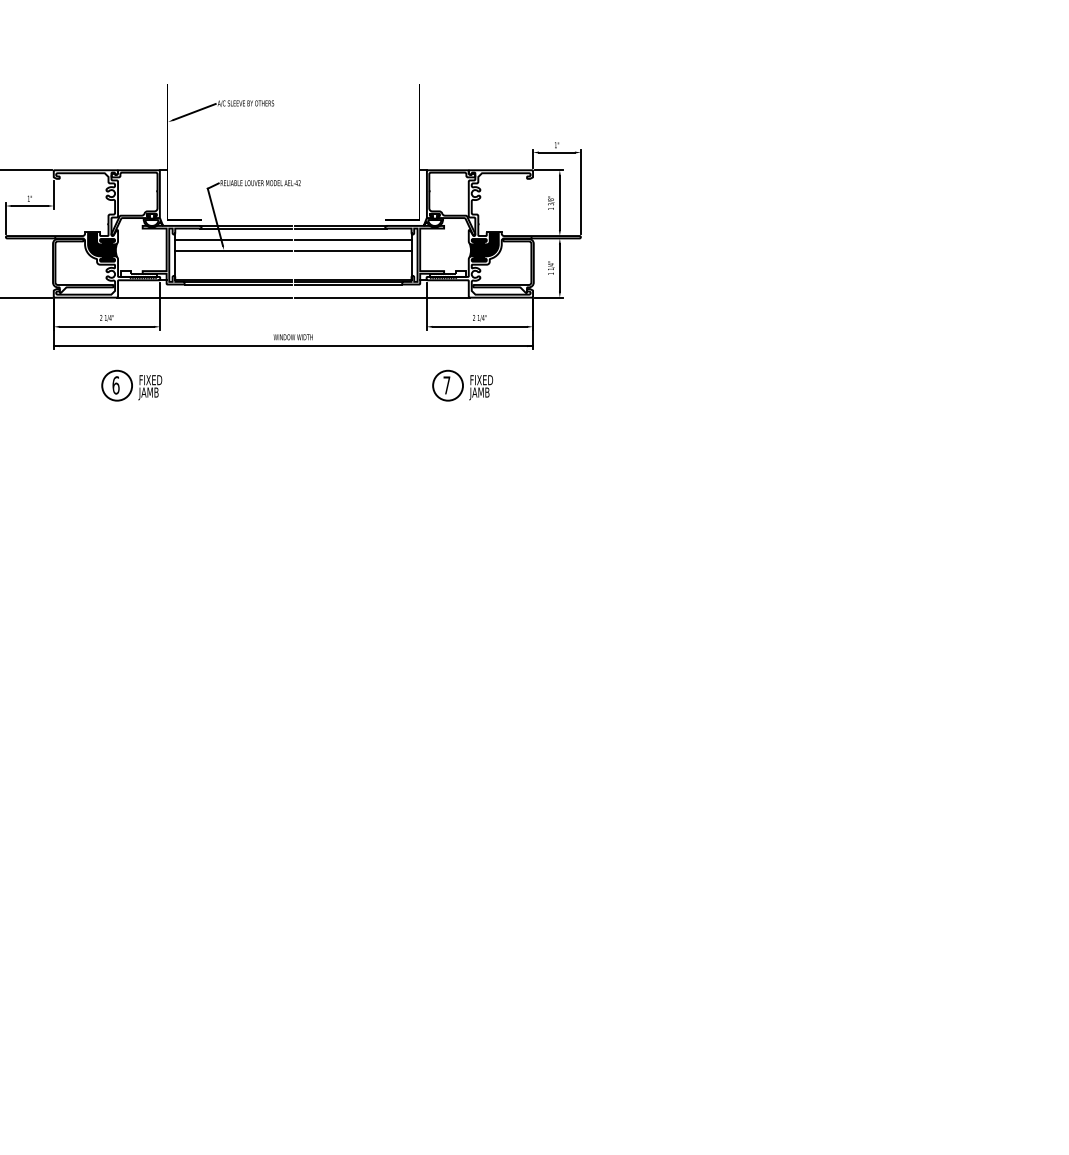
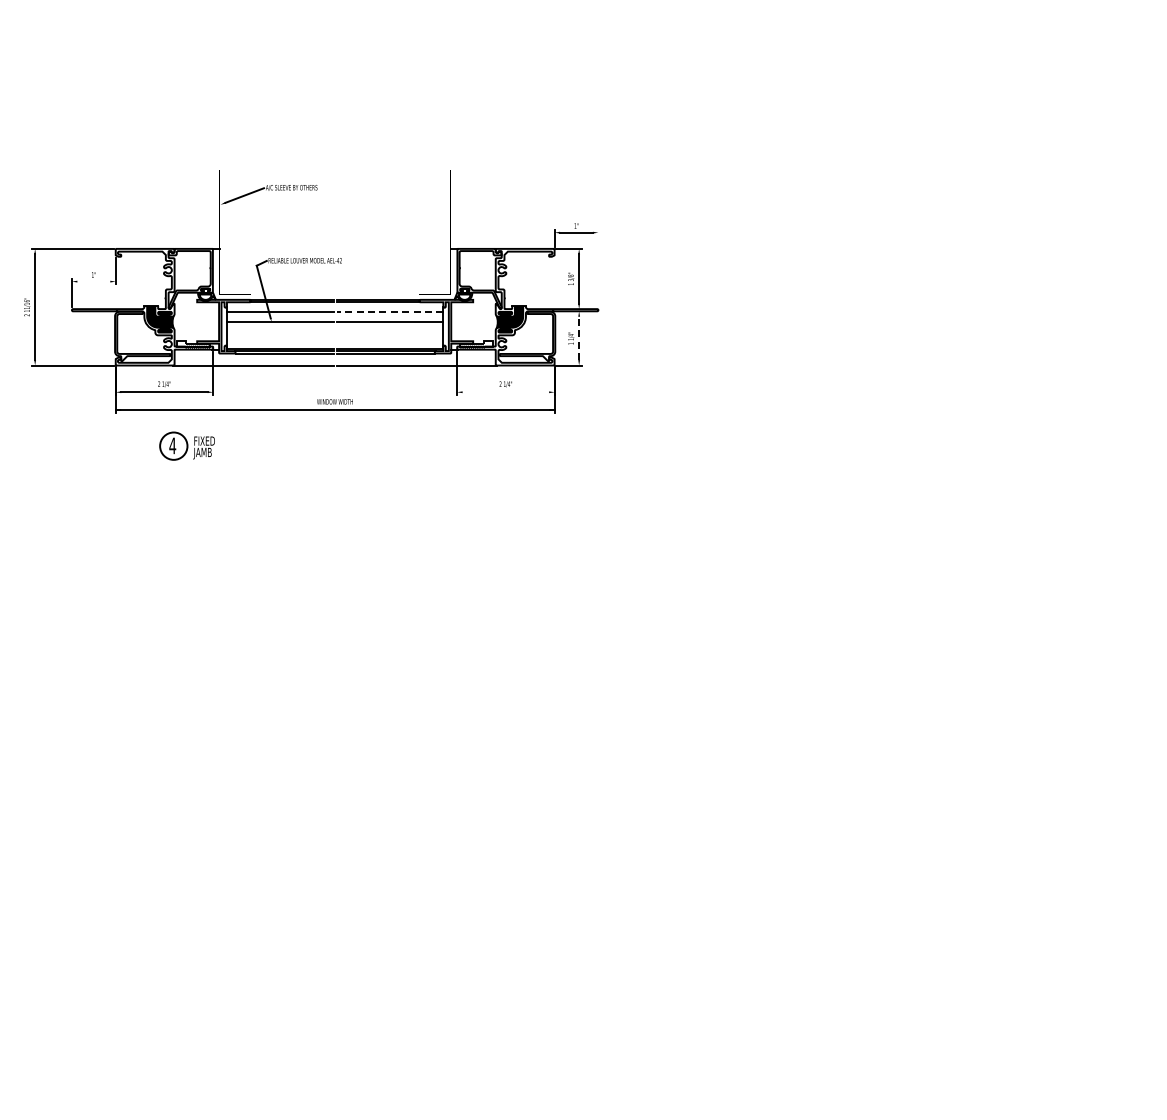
line: (580, 191) -> (598, 268), removed
line: (29, 205) -> (93, 281), removed
line: (352, 239) -> (389, 312), solid -> dashed
line: (560, 268) -> (579, 338), solid -> dashed
line: (479, 327) -> (505, 392), removed
text: (115, 384) -> (172, 445), 6 -> 4
part: (461, 384) -> (489, 445), removed

